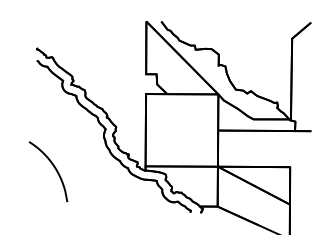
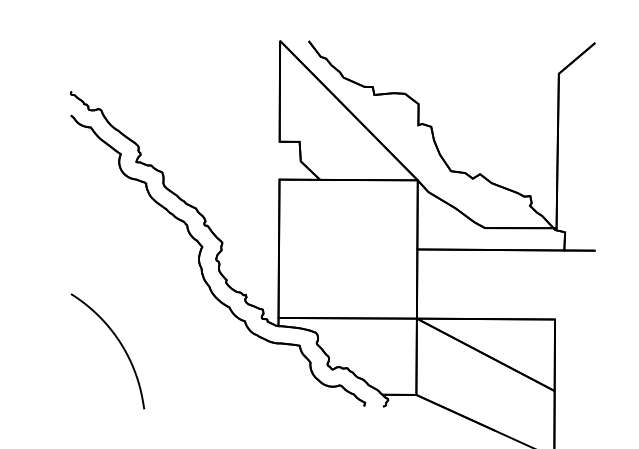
curve: (53, 167) -> (117, 343), moved

